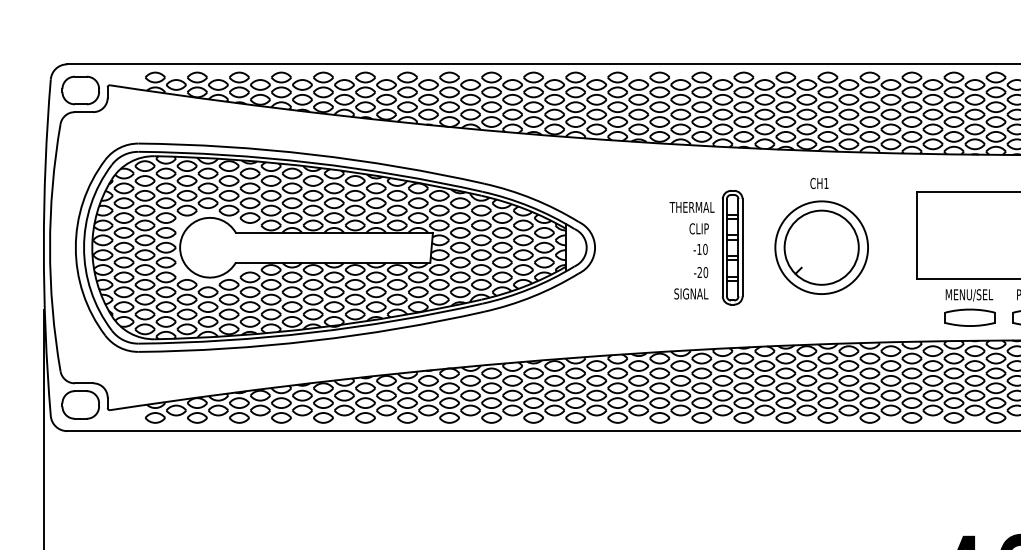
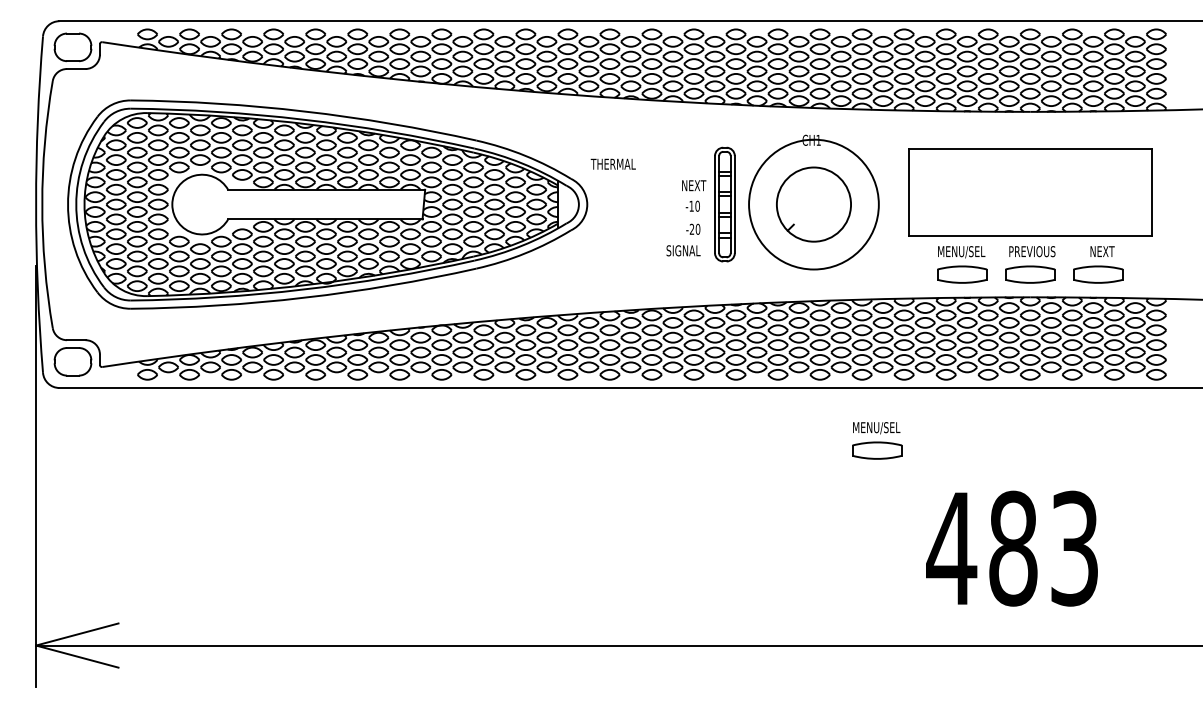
text: (691, 206) -> (612, 163), moved
text: (701, 228) -> (693, 185), CLIP -> NEXT
circle: (821, 247) -> (813, 204), size x1.4
part: (885, 483) -> (877, 440), added

